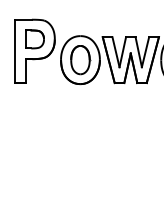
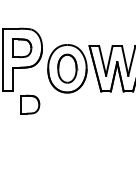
part: (42, 96) -> (29, 104), added

